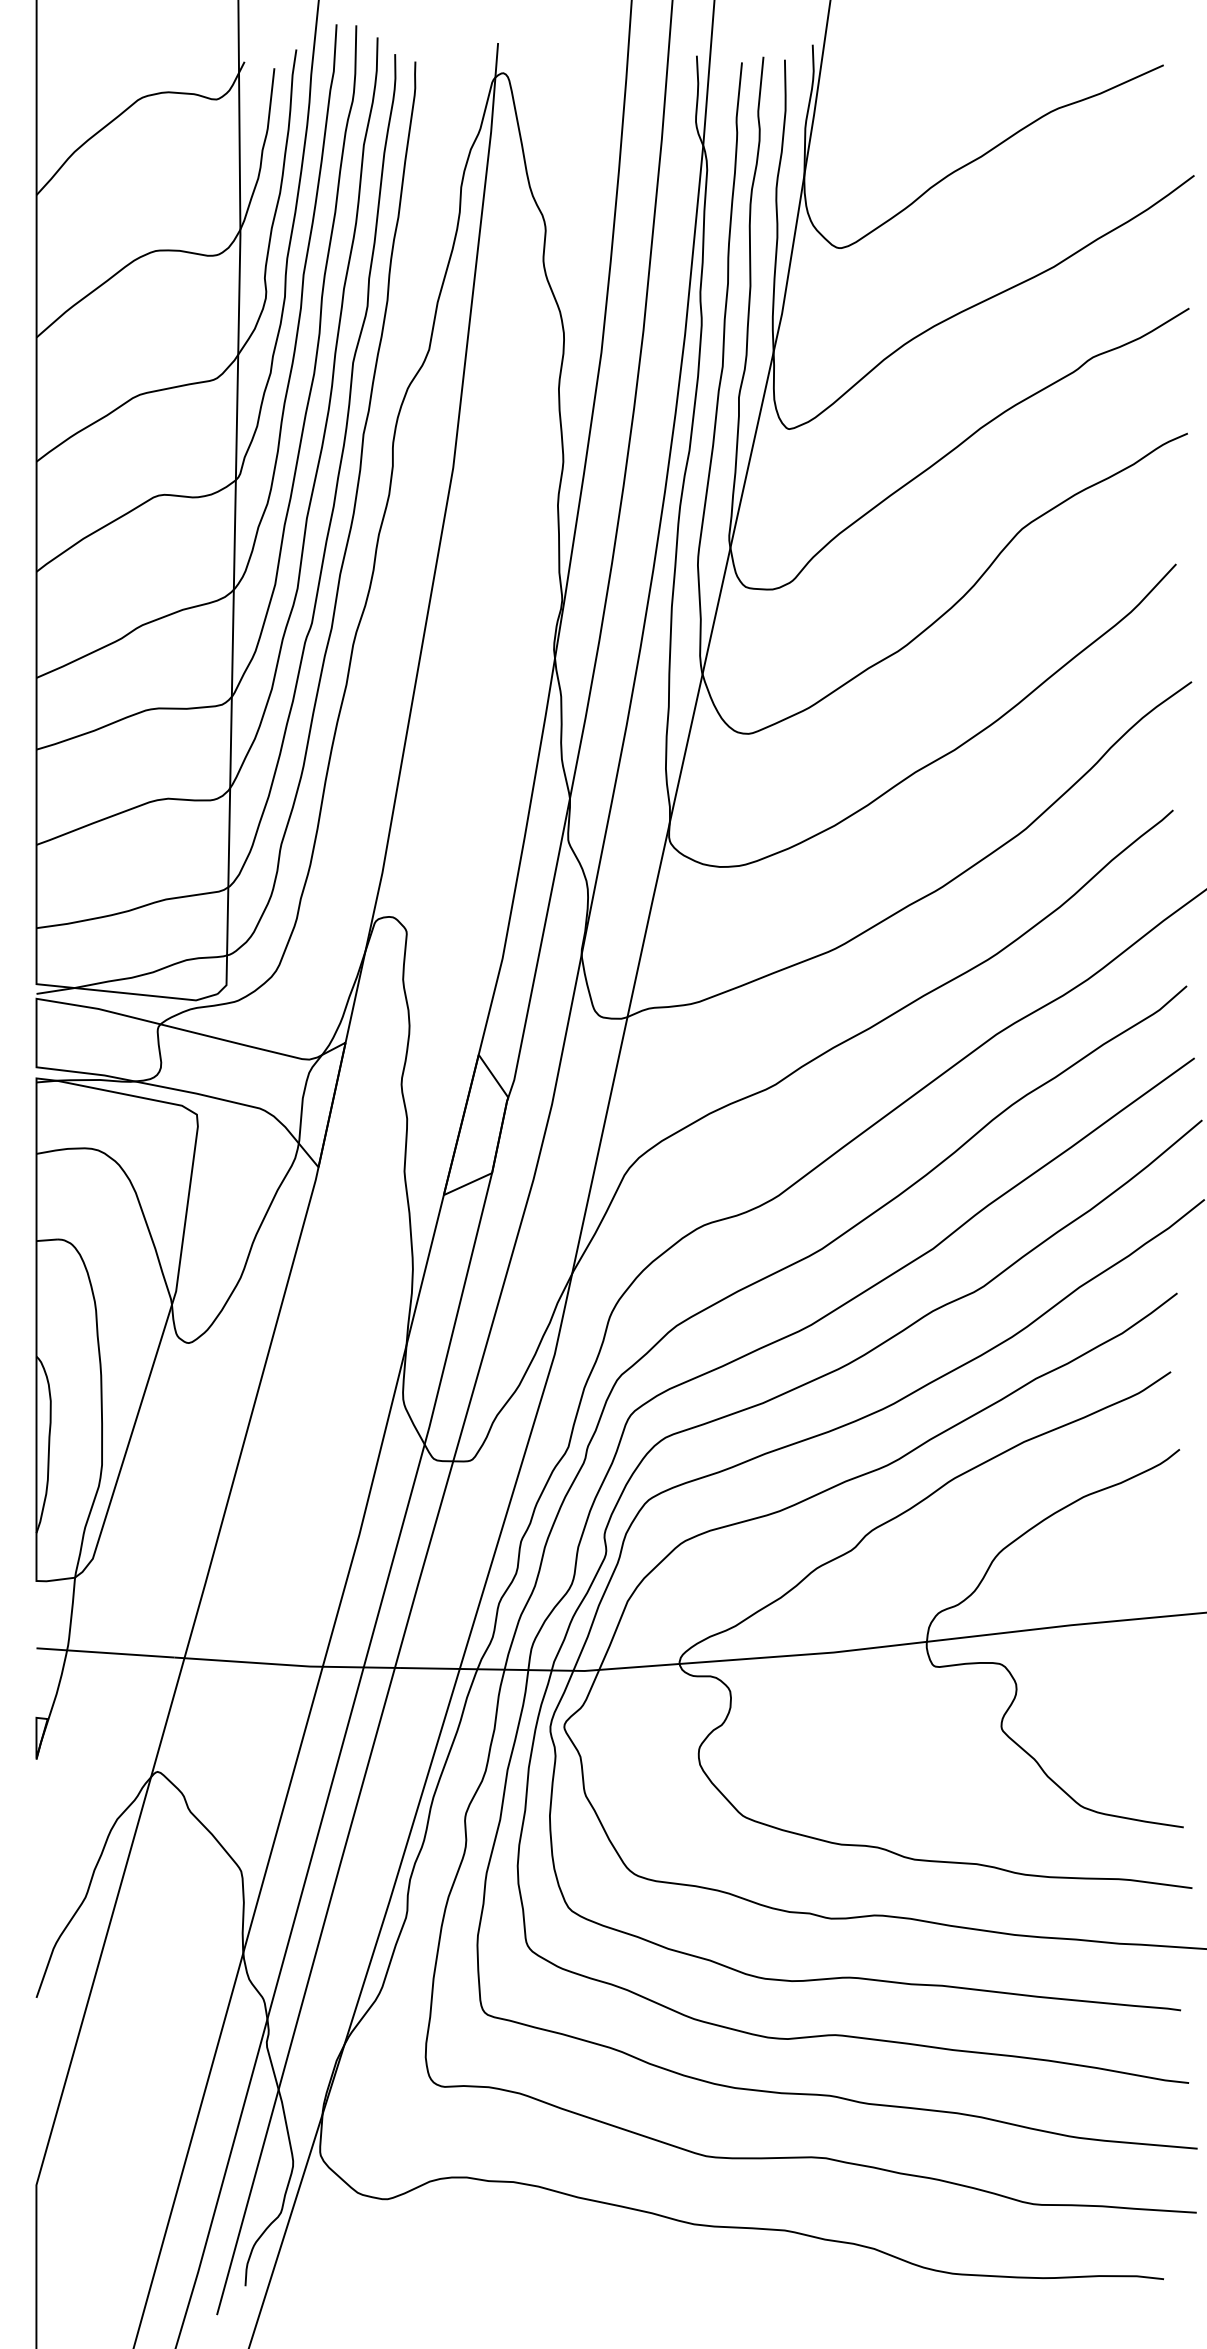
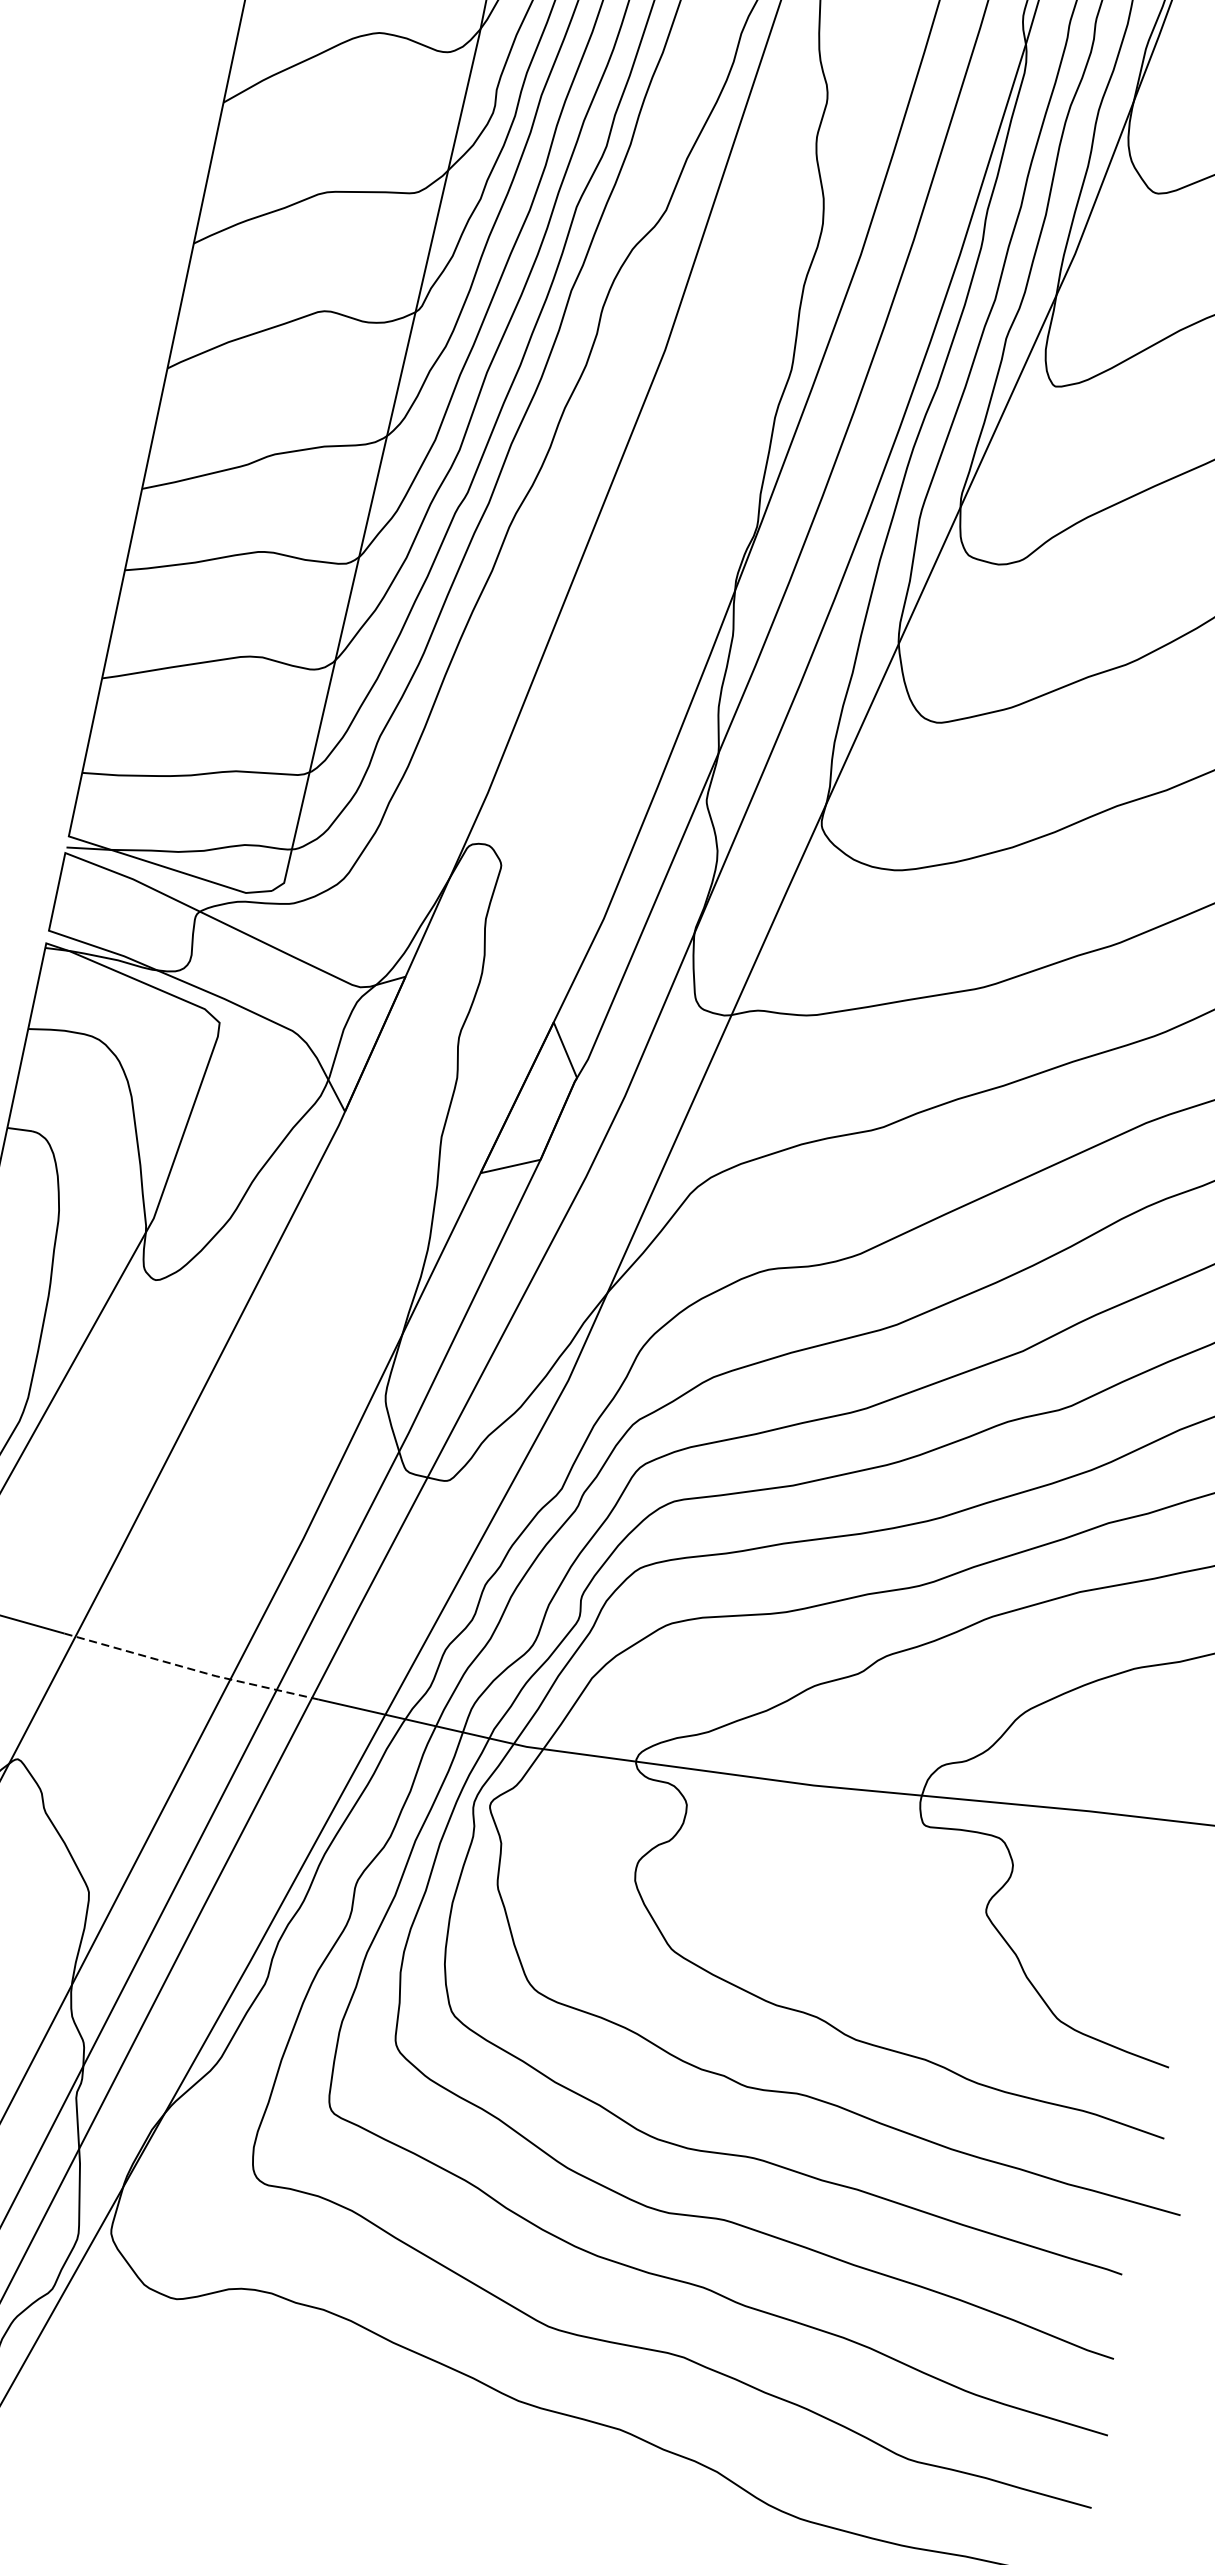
line: (288, 1665) -> (191, 1669), solid -> dashed

